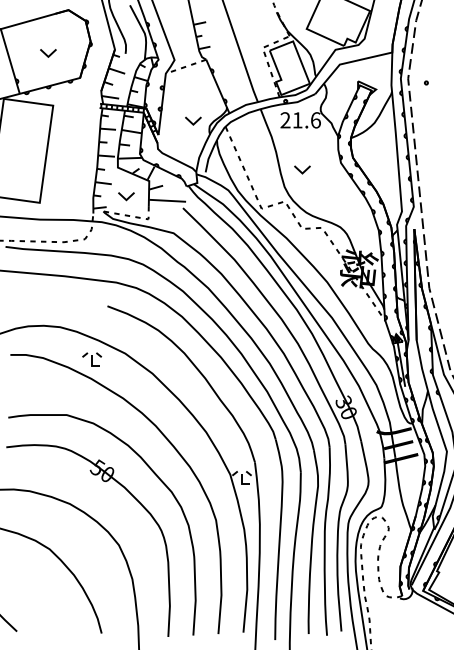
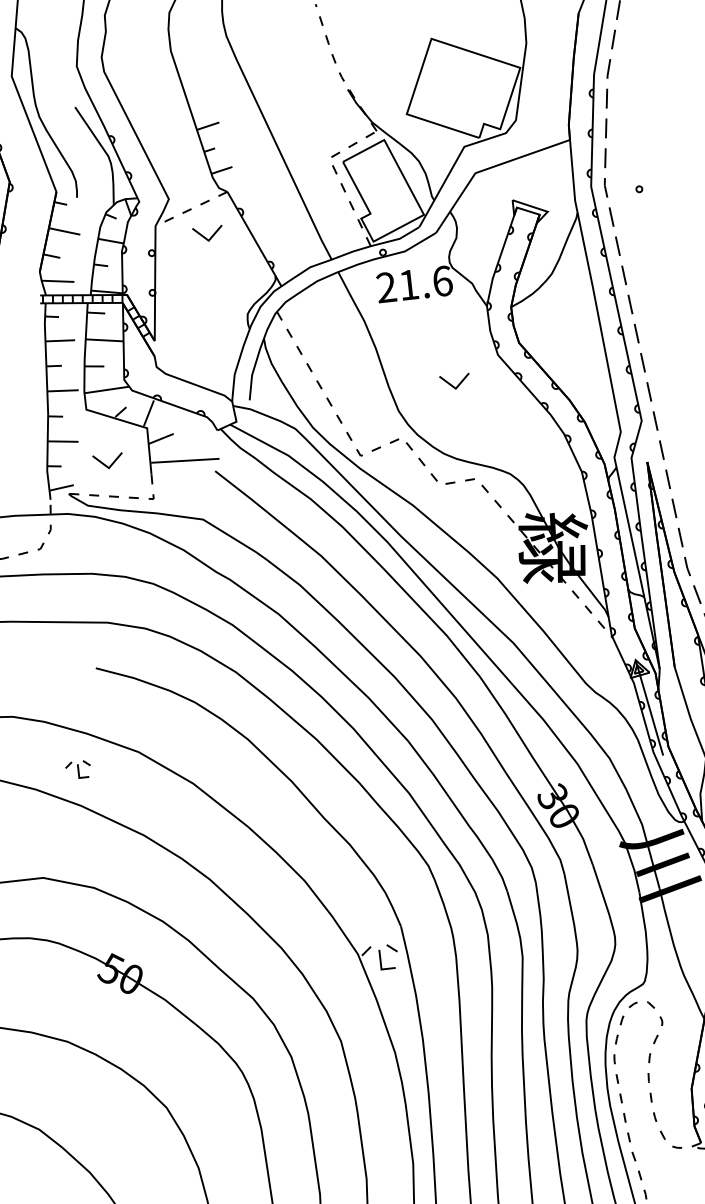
part: (193, 120) -> (208, 232), moved
part: (302, 169) -> (455, 381), moved
part: (91, 359) -> (77, 770), size x0.7

